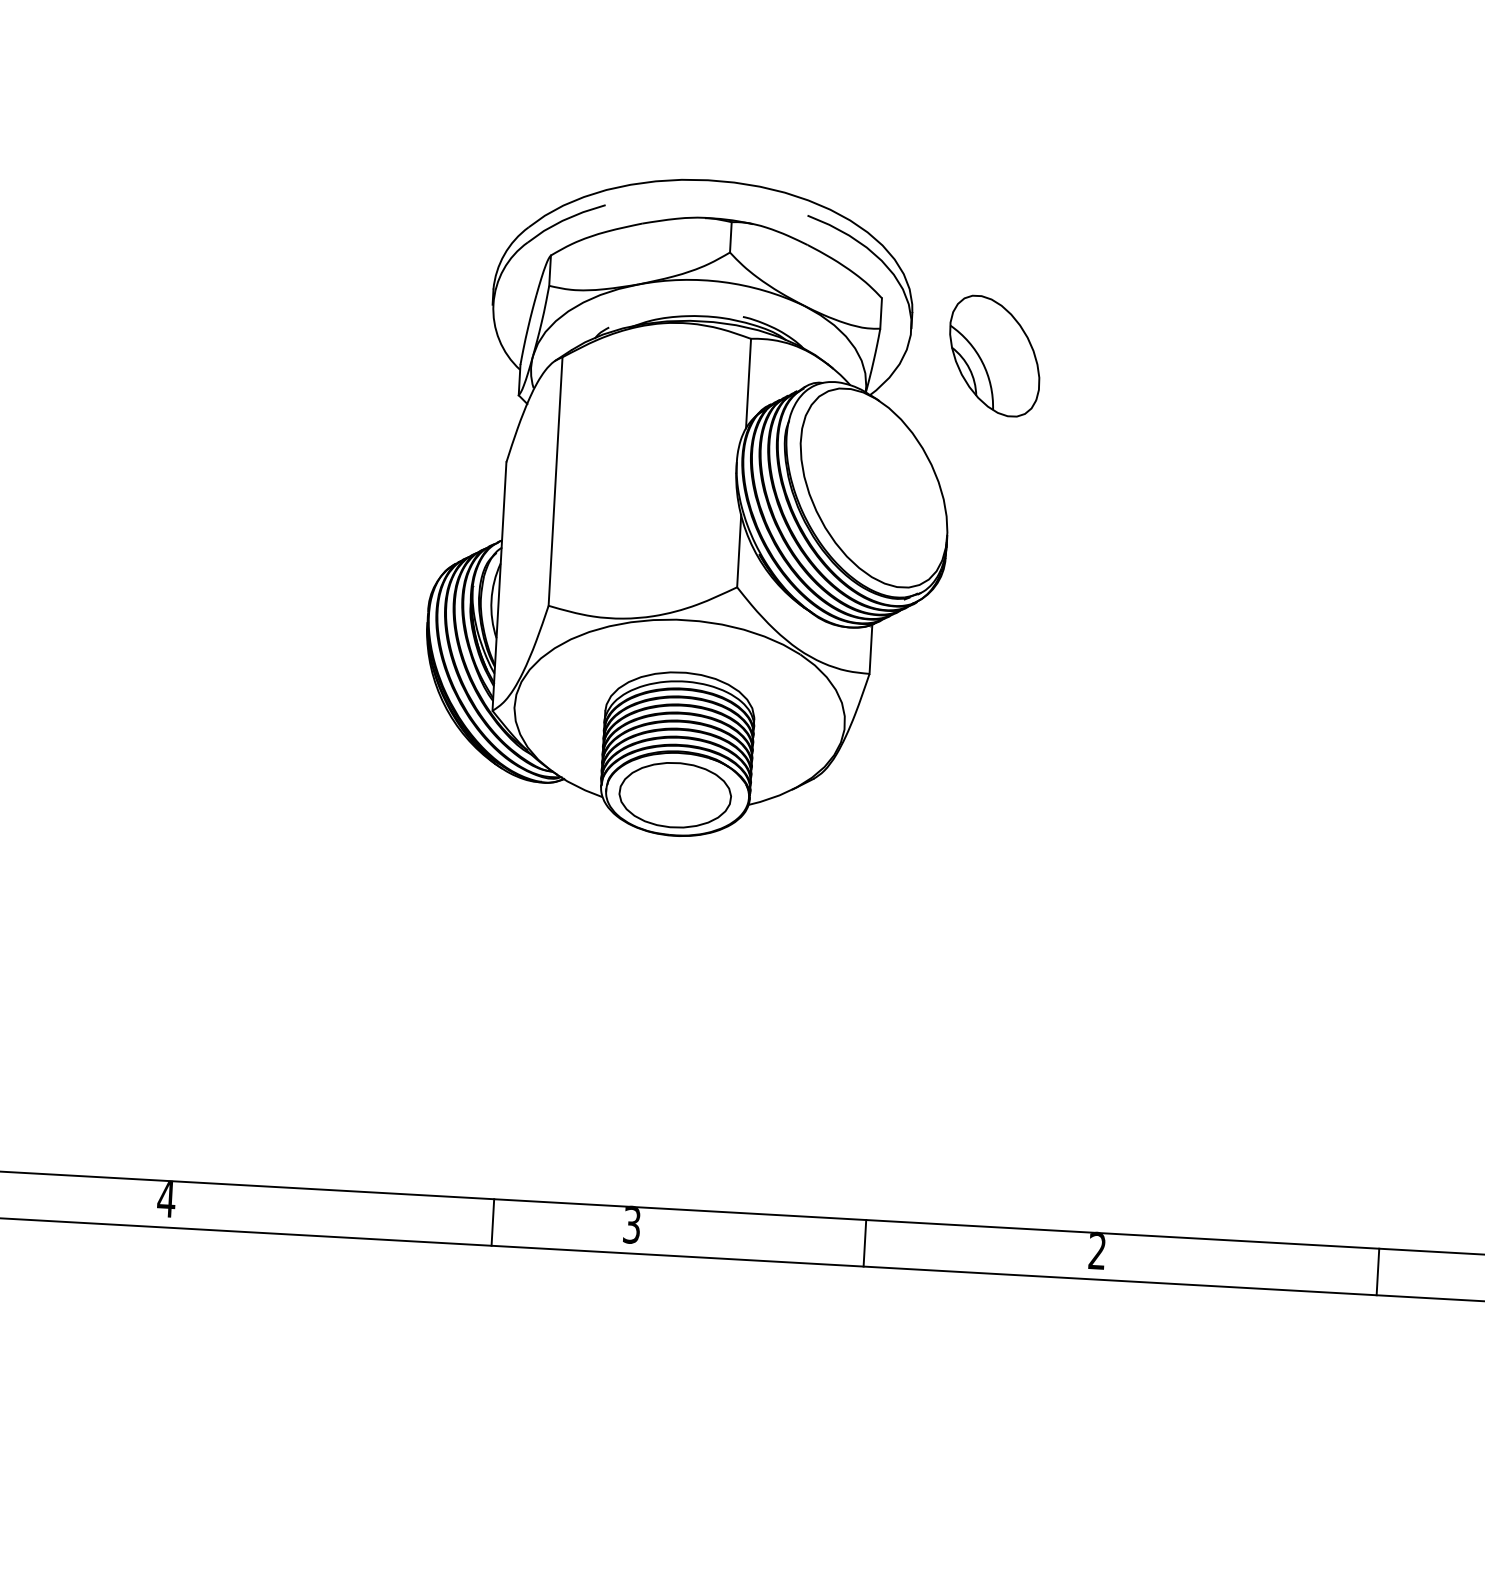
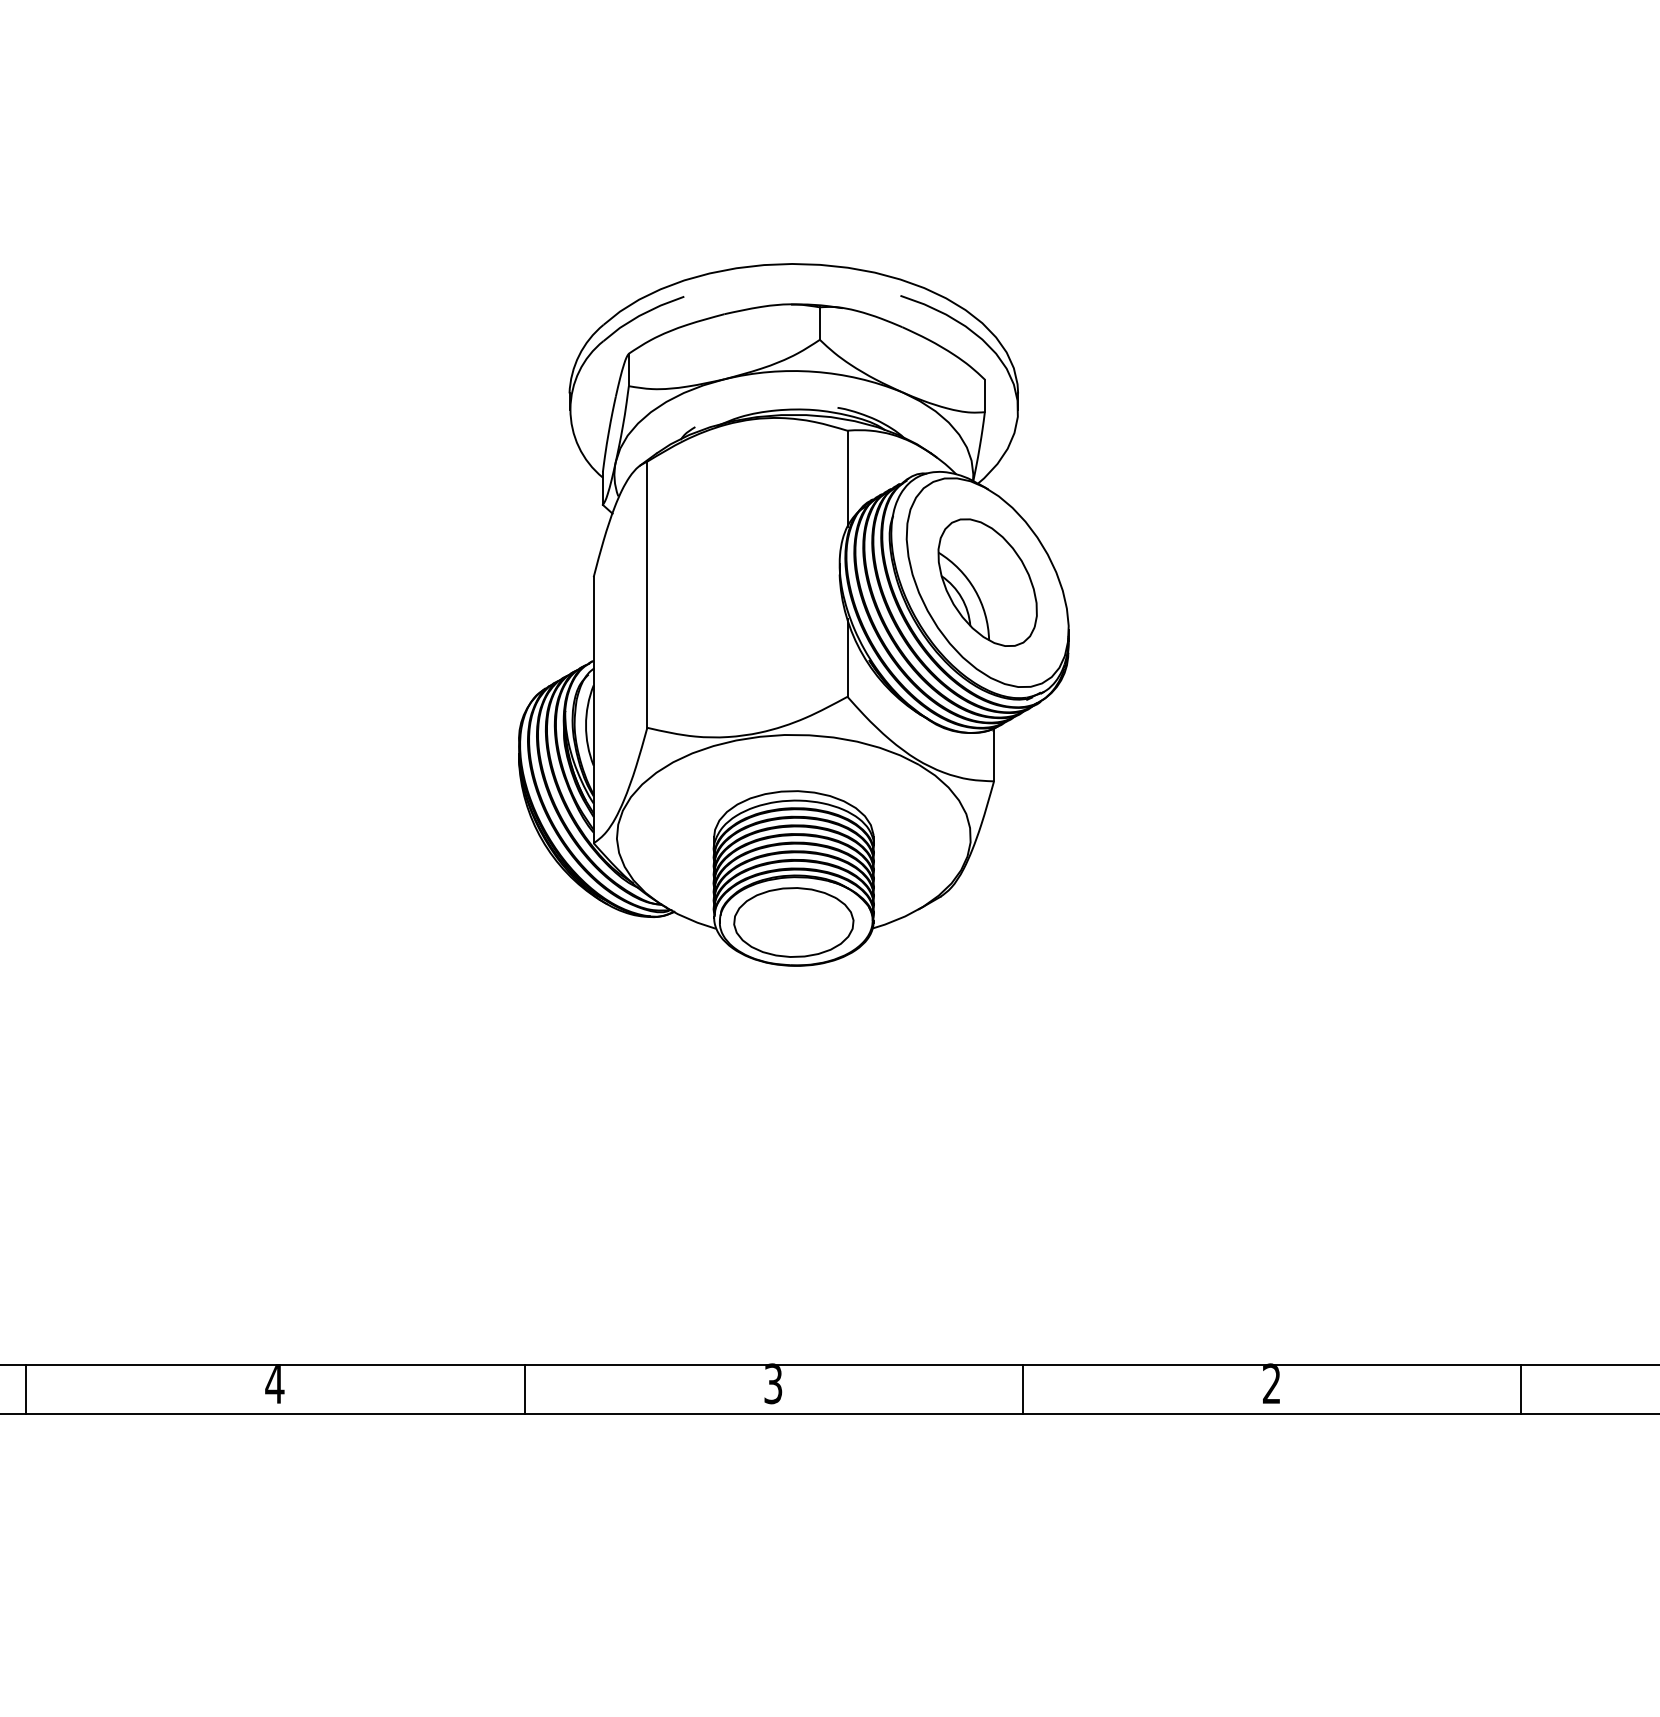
part: (994, 355) -> (987, 582), moved
line: (492, 1222) -> (524, 1389), moved
line: (1377, 1271) -> (1521, 1389), moved

